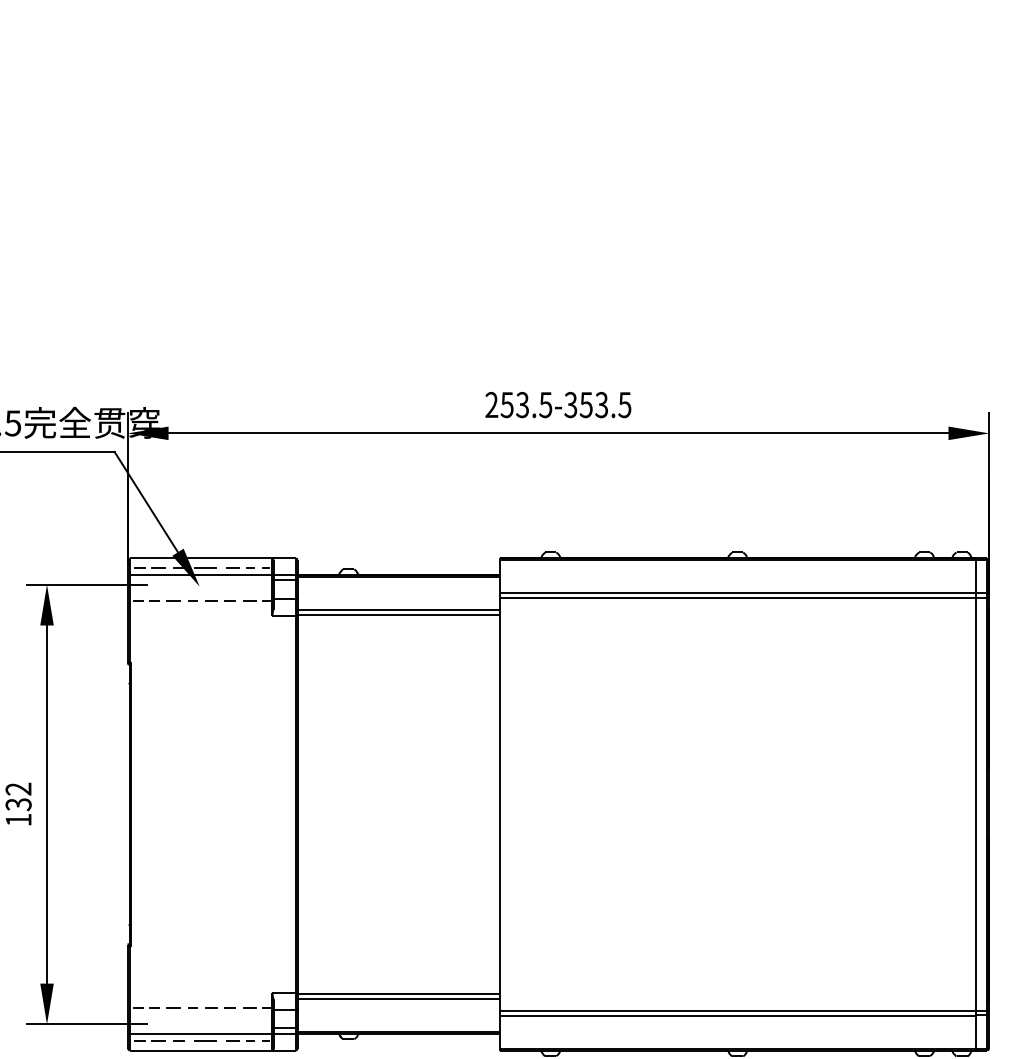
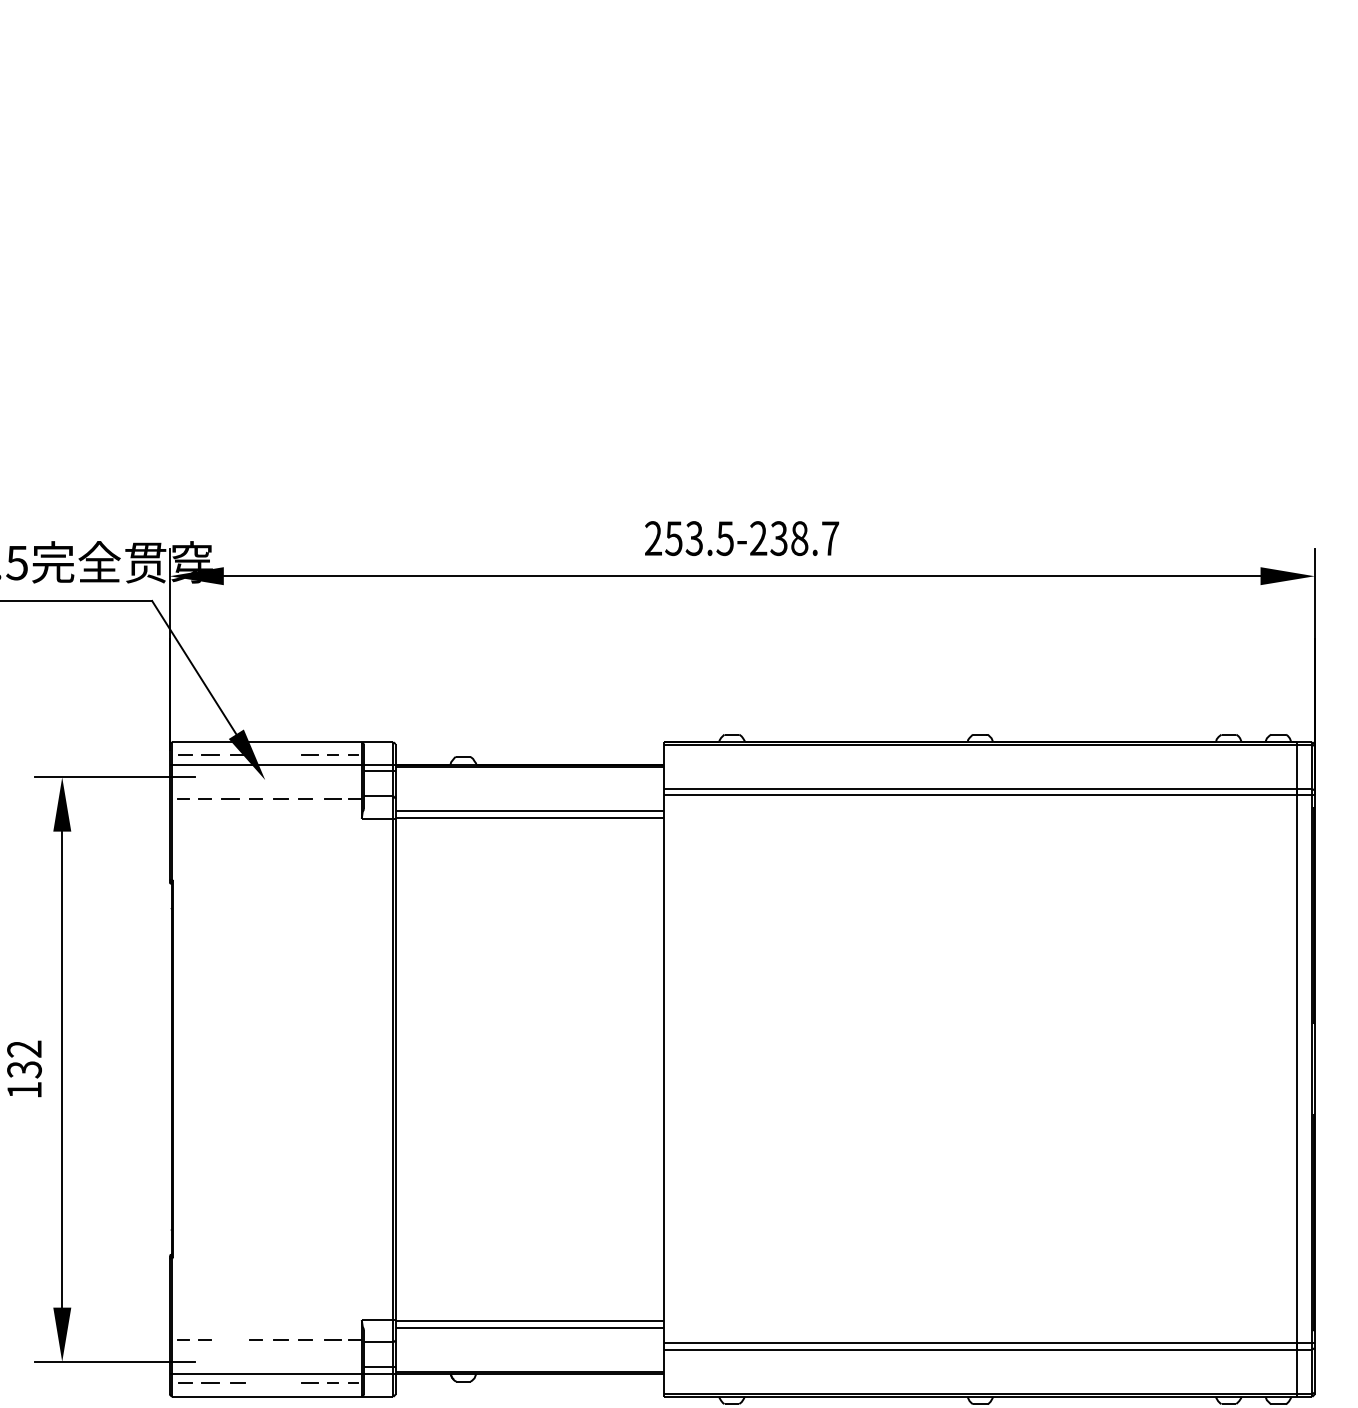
text: (597, 404) -> (794, 538), 253.5-353.5 -> 253.5-238.7
line: (205, 568) -> (272, 755), removed
line: (173, 1007) -> (230, 1339), removed
line: (205, 1040) -> (272, 1383), removed

